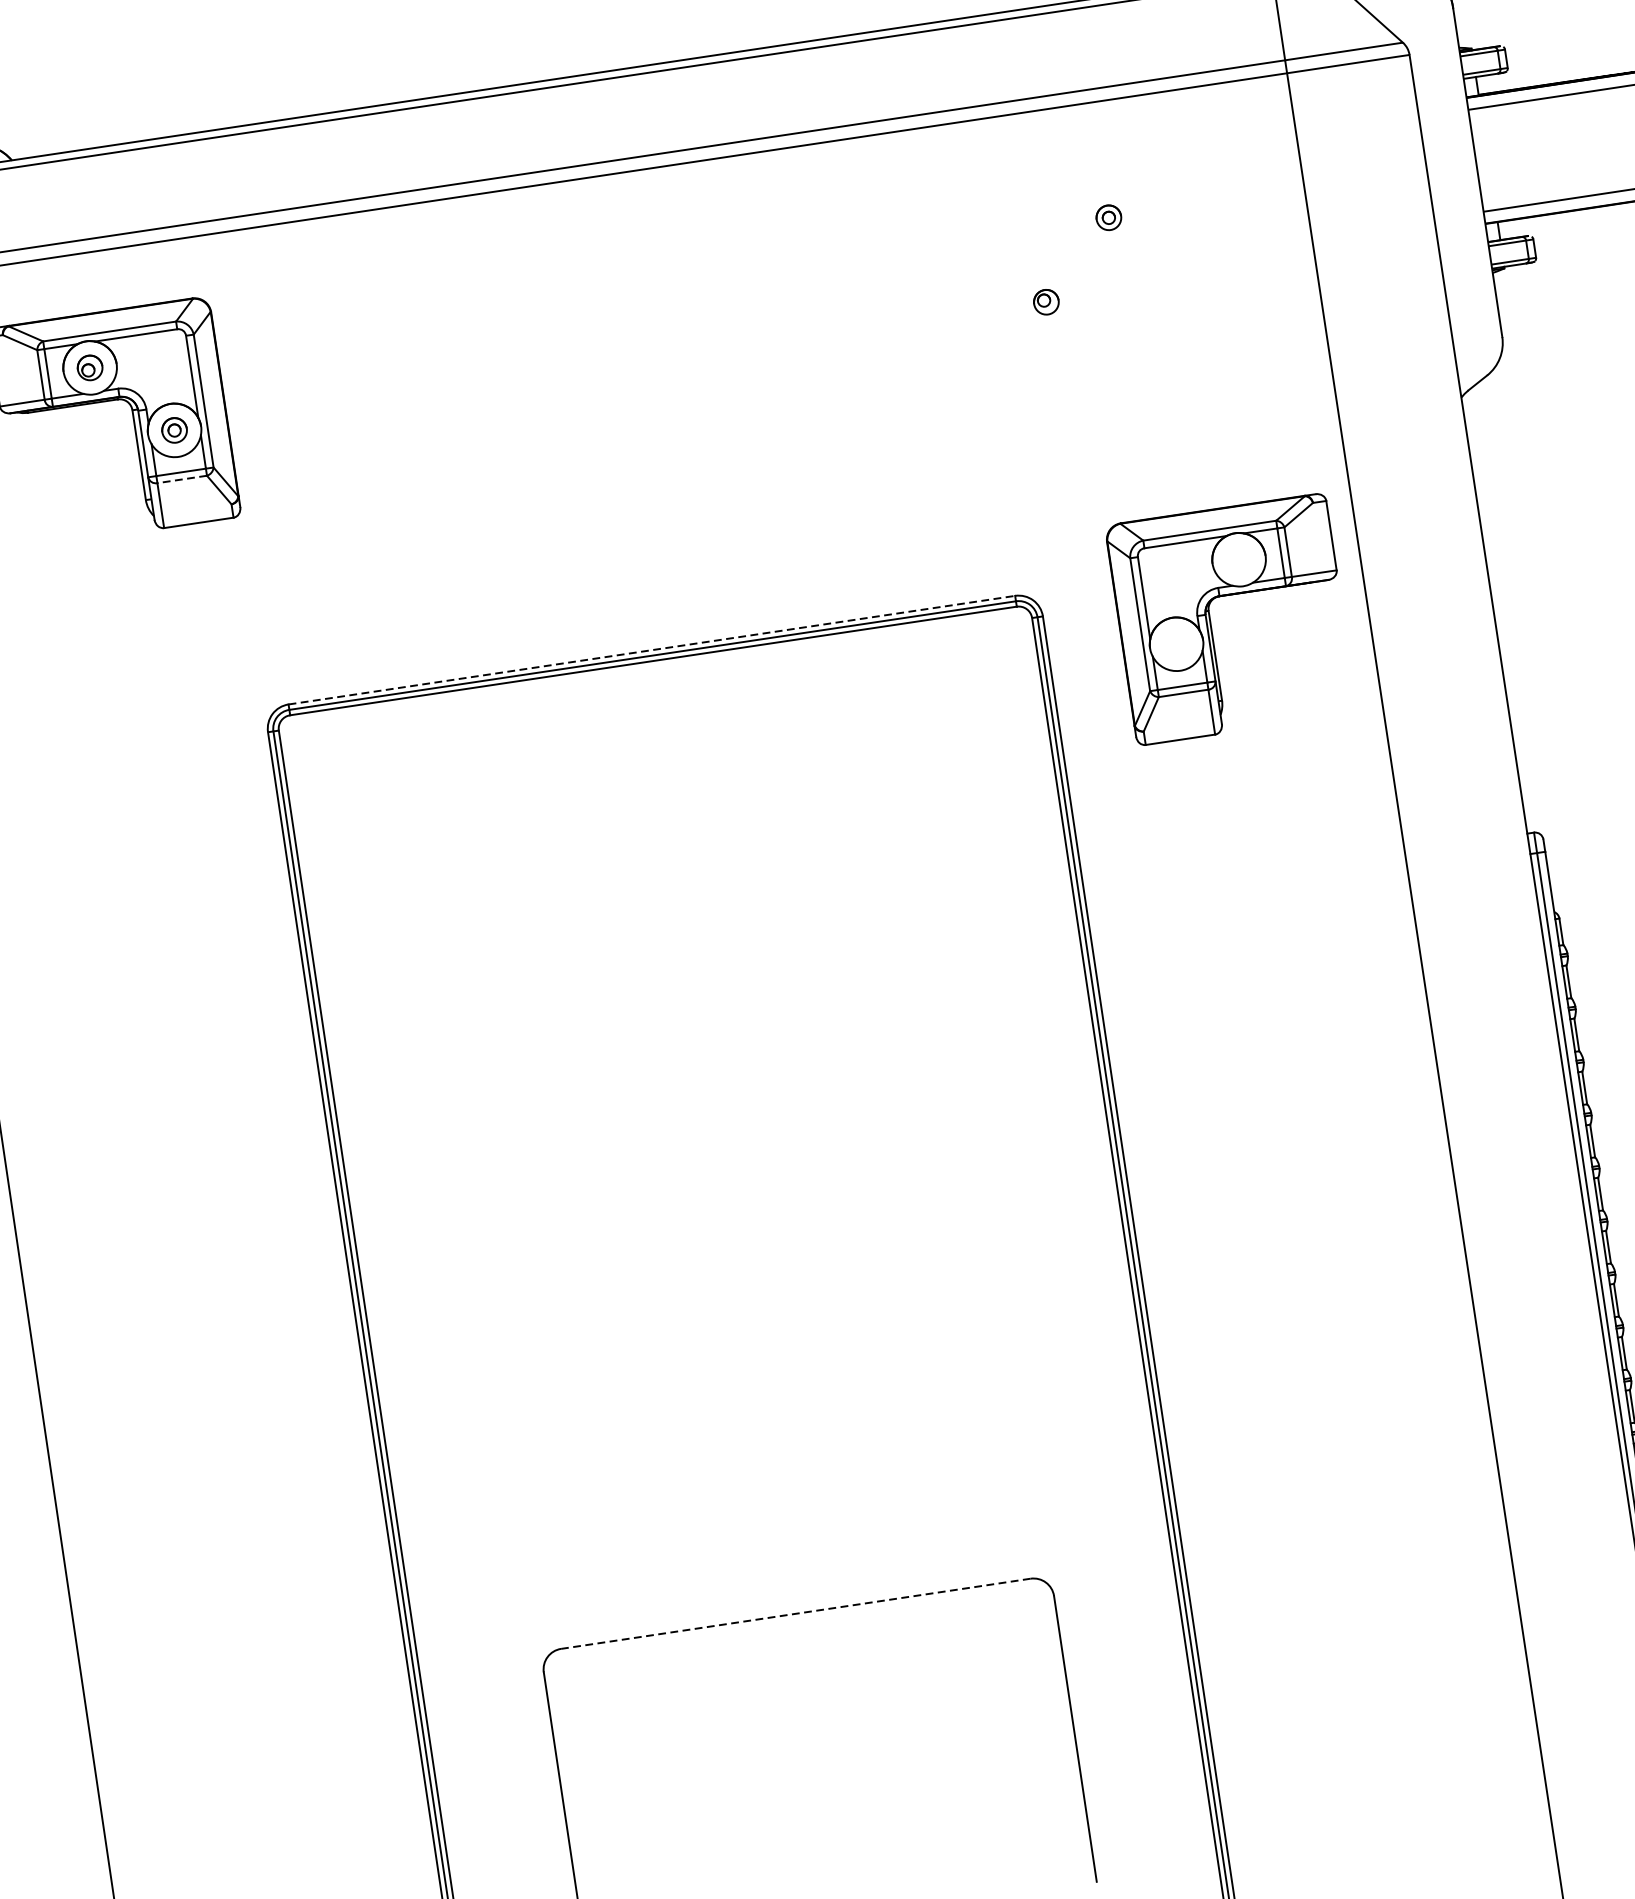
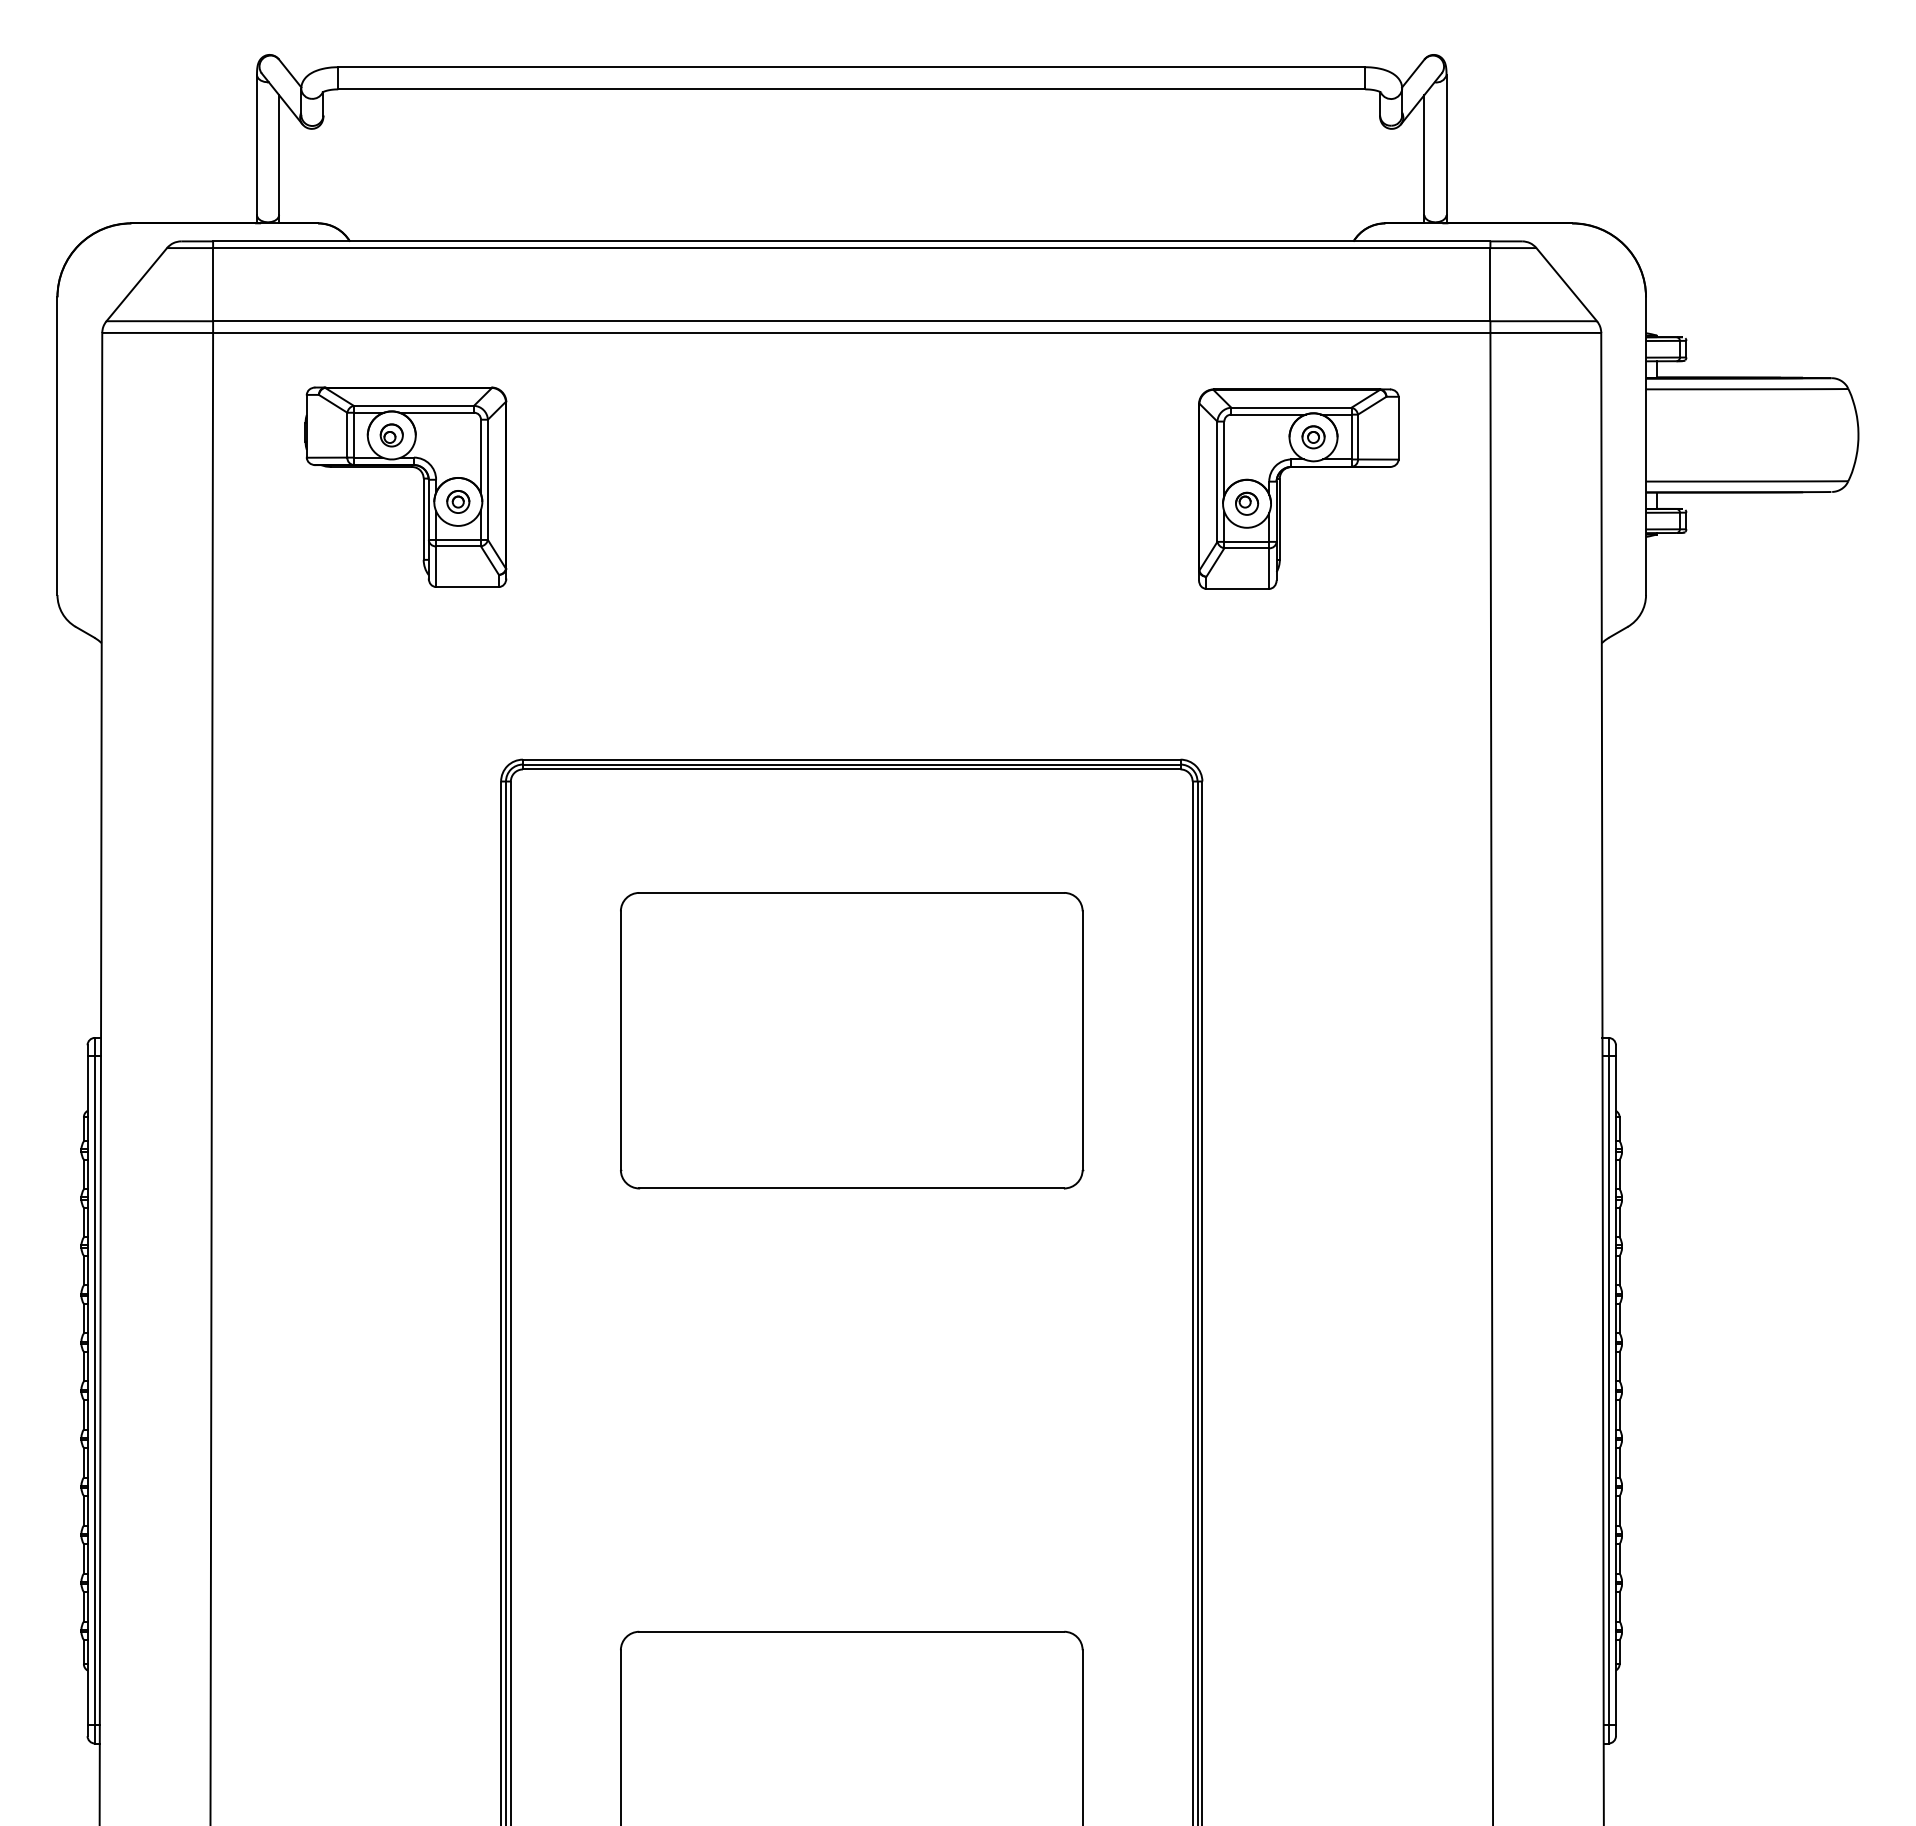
line: (182, 479) -> (458, 546), dashed -> solid
part: (1211, 621) -> (1280, 488), moved
line: (651, 650) -> (851, 759), dashed -> solid
part: (699, 960) -> (852, 1040), added
line: (795, 1613) -> (851, 1631), dashed -> solid

